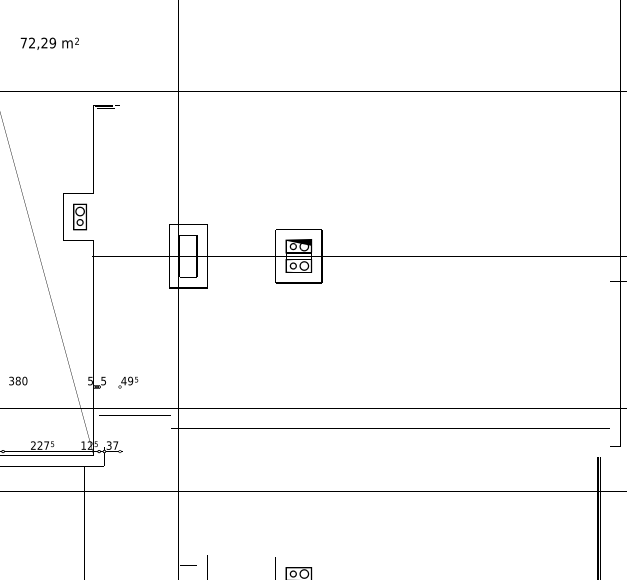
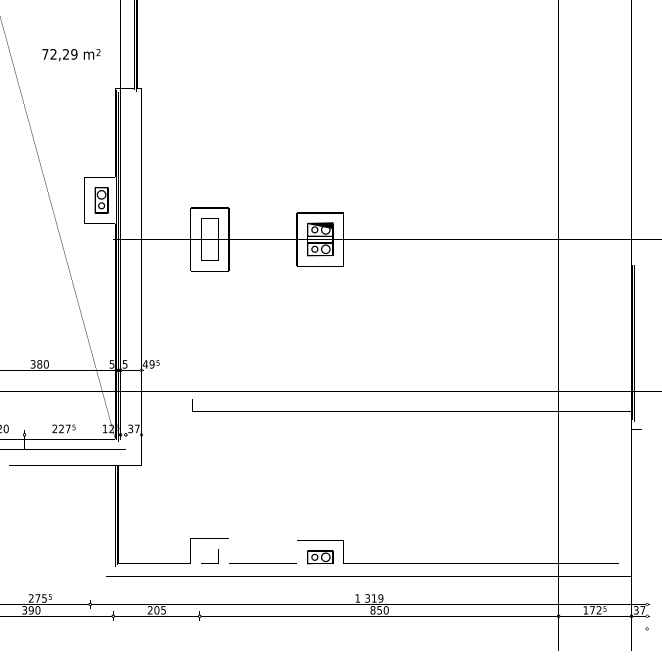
text: (50, 44) -> (71, 55), moved

